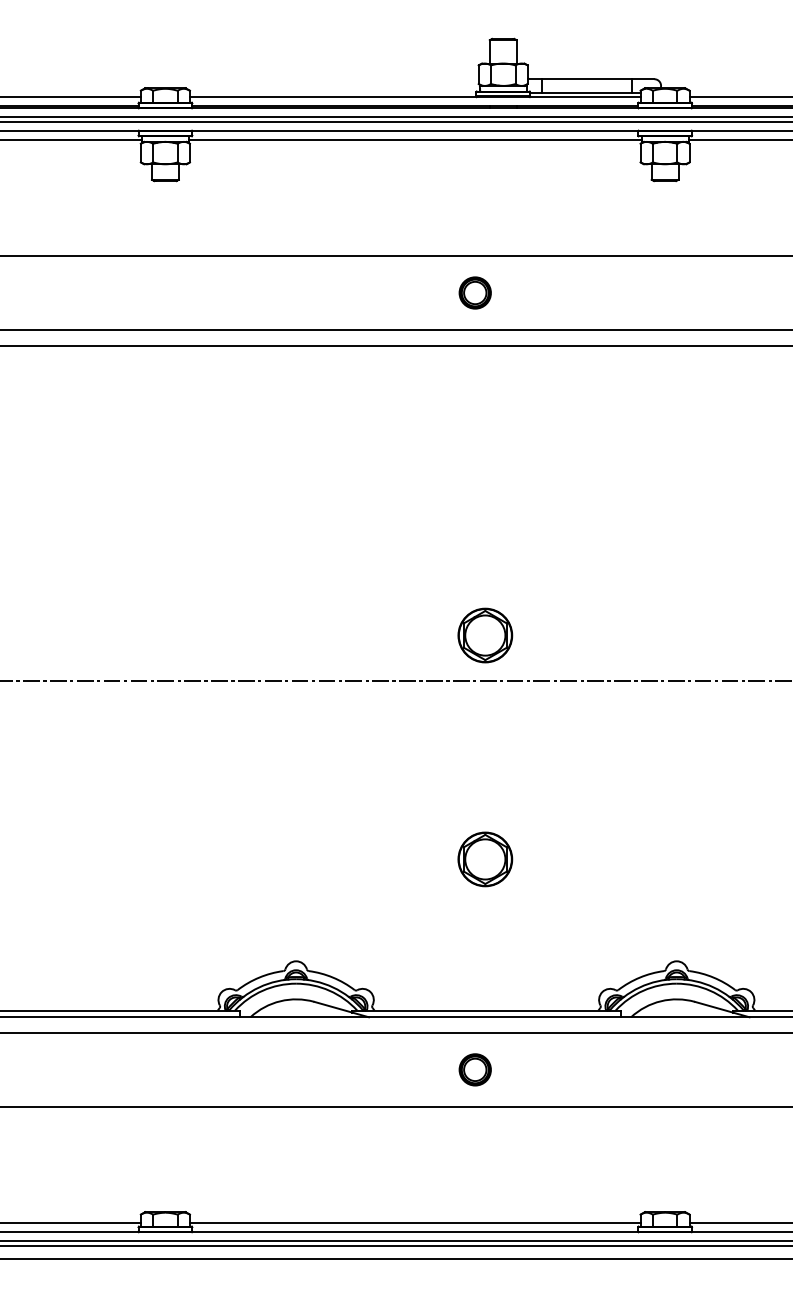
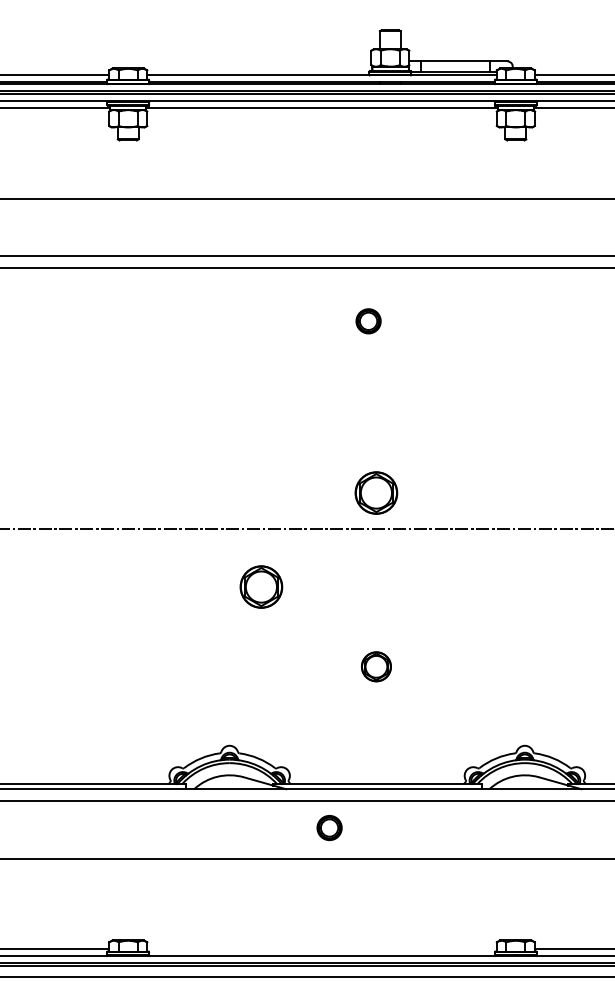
part: (475, 293) -> (368, 321), moved
part: (337, 755) -> (261, 586), added
part: (485, 859) -> (376, 666), size x0.7
part: (475, 1070) -> (329, 828), moved
line: (414, 1223) -> (321, 949), removed

